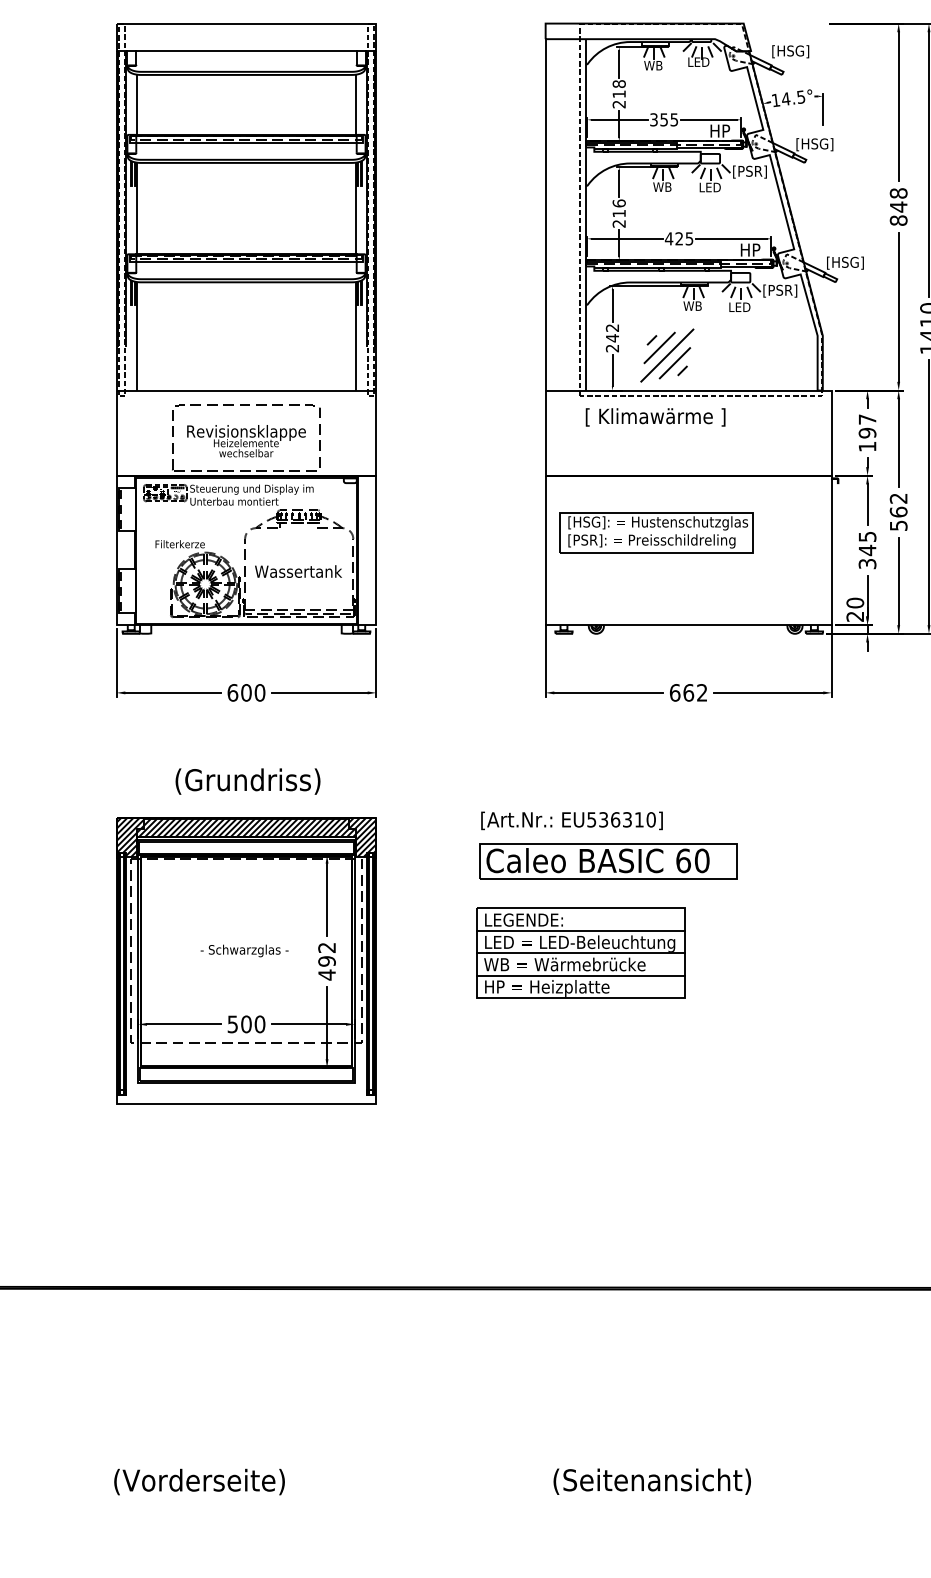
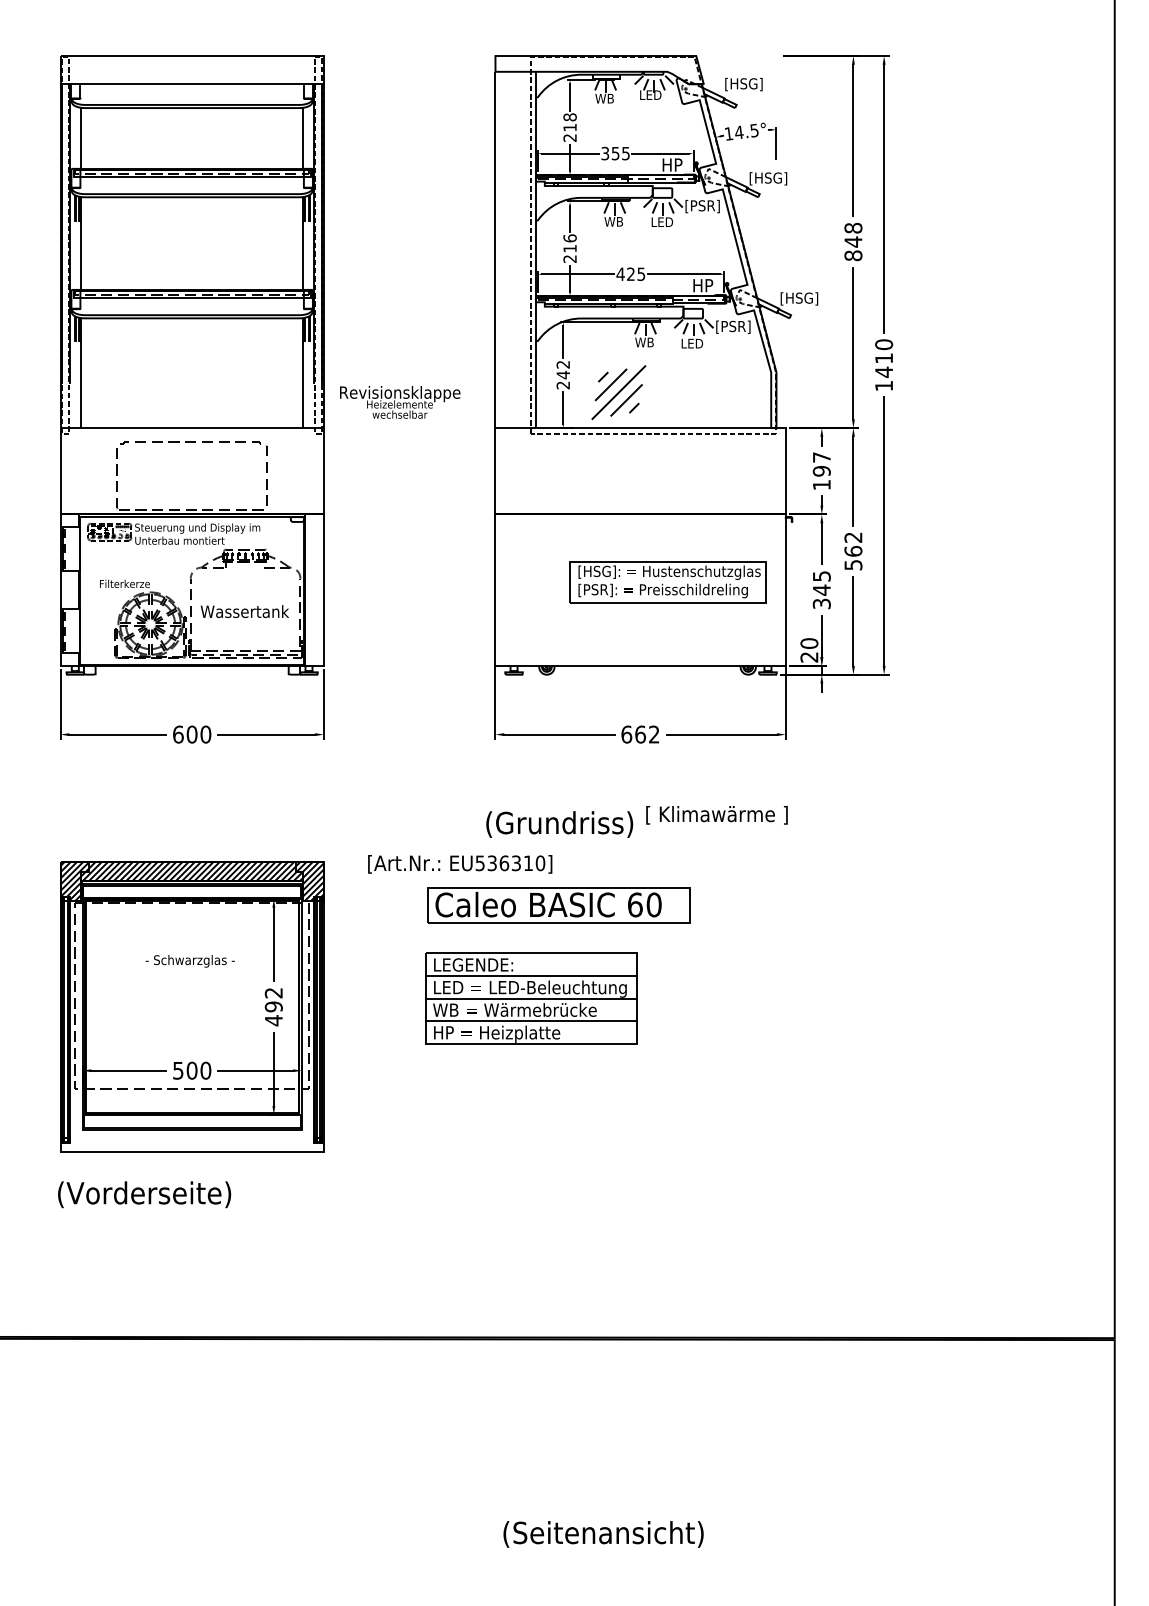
text: (655, 417) -> (716, 815), moved
text: (246, 441) -> (400, 402), moved
part: (656, 532) -> (667, 582), moved
text: (247, 781) -> (559, 824), moved
text: (572, 820) -> (460, 864), moved
text: (243, 951) -> (189, 961), moved
text: (199, 1481) -> (144, 1194), moved

